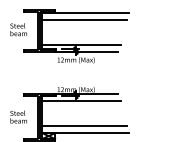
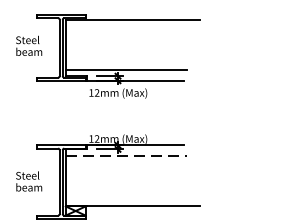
line: (84, 19) -> (131, 30), removed
line: (82, 100) -> (128, 155), solid -> dashed
line: (84, 126) -> (131, 196), removed

